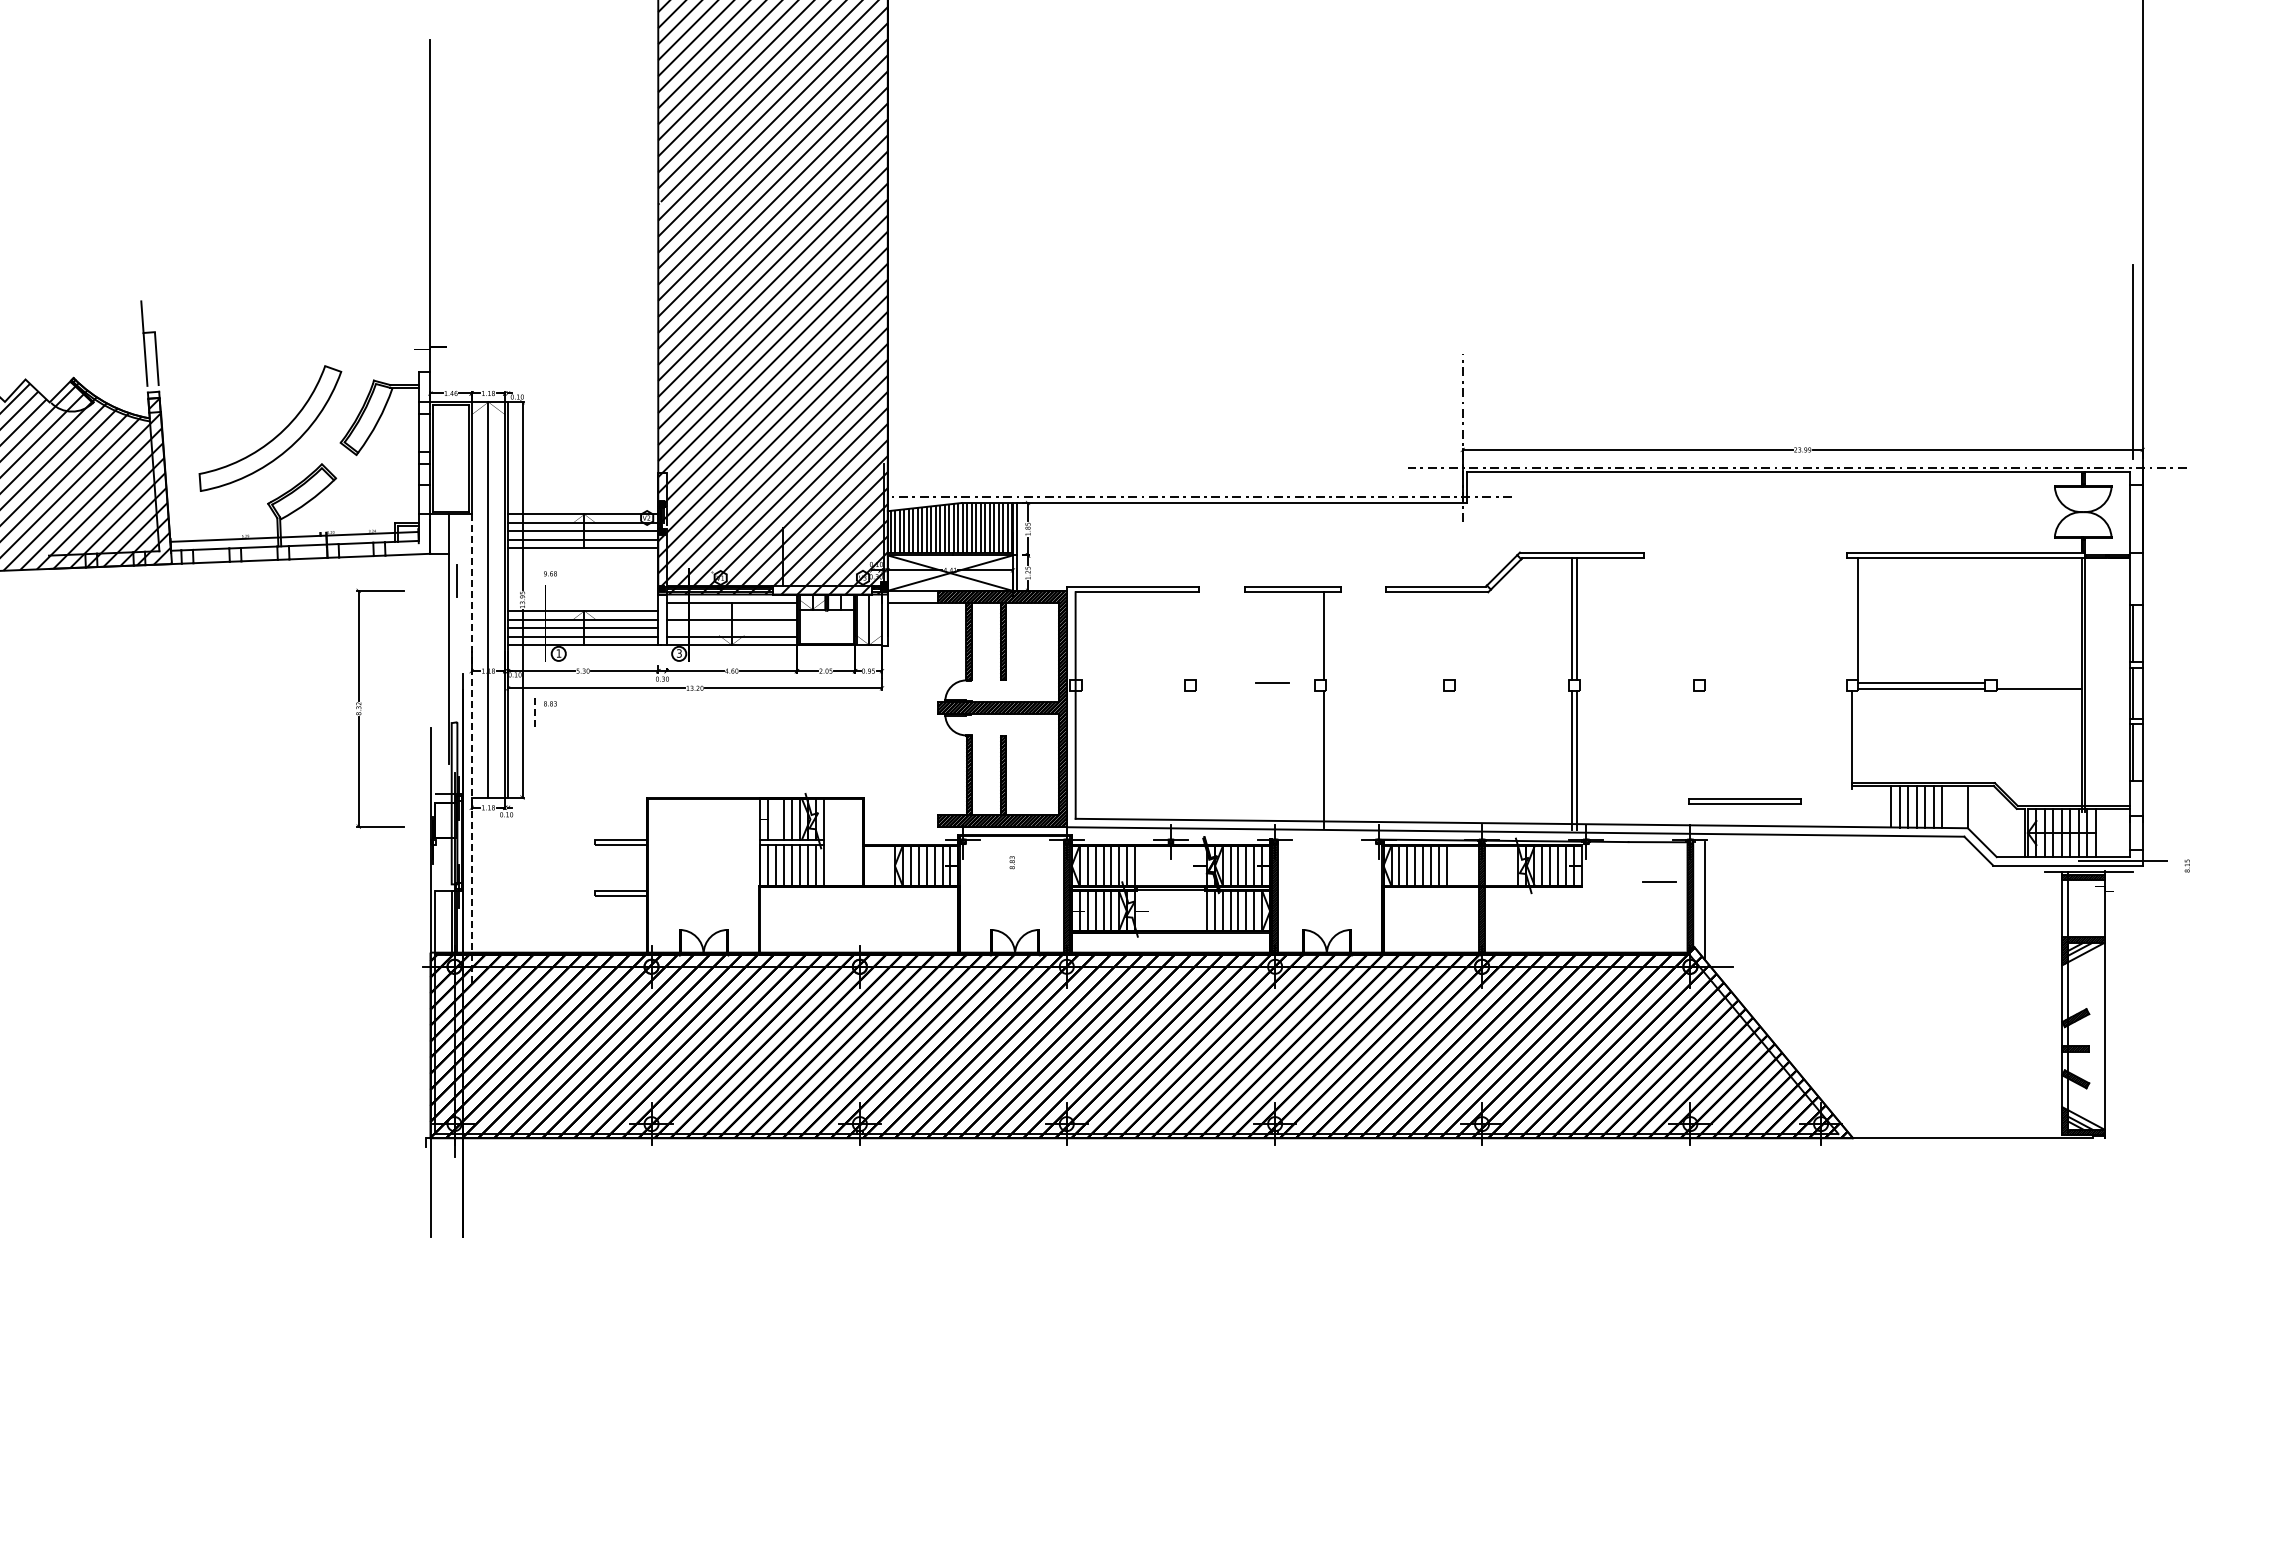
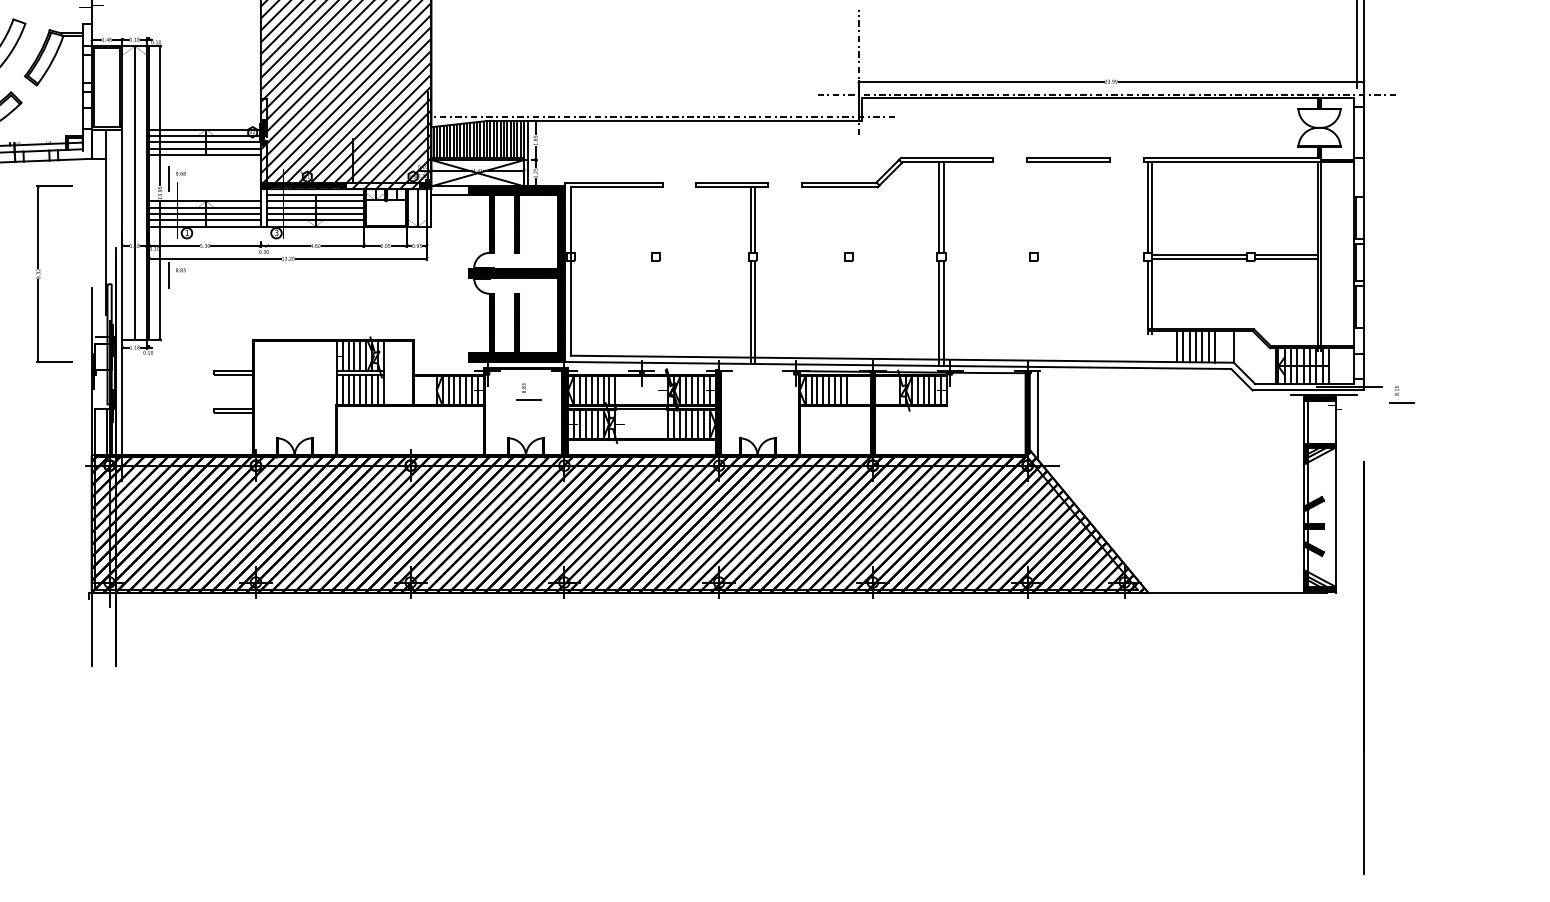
line: (456, 580) -> (168, 178), moved
line: (731, 611) -> (315, 201), added
line: (1852, 619) -> (1148, 207), added
line: (731, 628) -> (315, 214), added
line: (1317, 636) -> (750, 220), added
line: (1272, 682) -> (529, 400), moved
line: (2038, 682) -> (1286, 254), added
line: (534, 710) -> (168, 275), dashed -> solid
line: (1857, 740) -> (1151, 297), added
line: (471, 750) -> (122, 304), dashed -> solid
line: (1317, 759) -> (750, 311), added
part: (1744, 801) -> (1067, 160), moved
line: (776, 819) -> (348, 356), added
line: (1659, 881) -> (1402, 402), moved
line: (2142, 1238) -> (1363, 667), added

